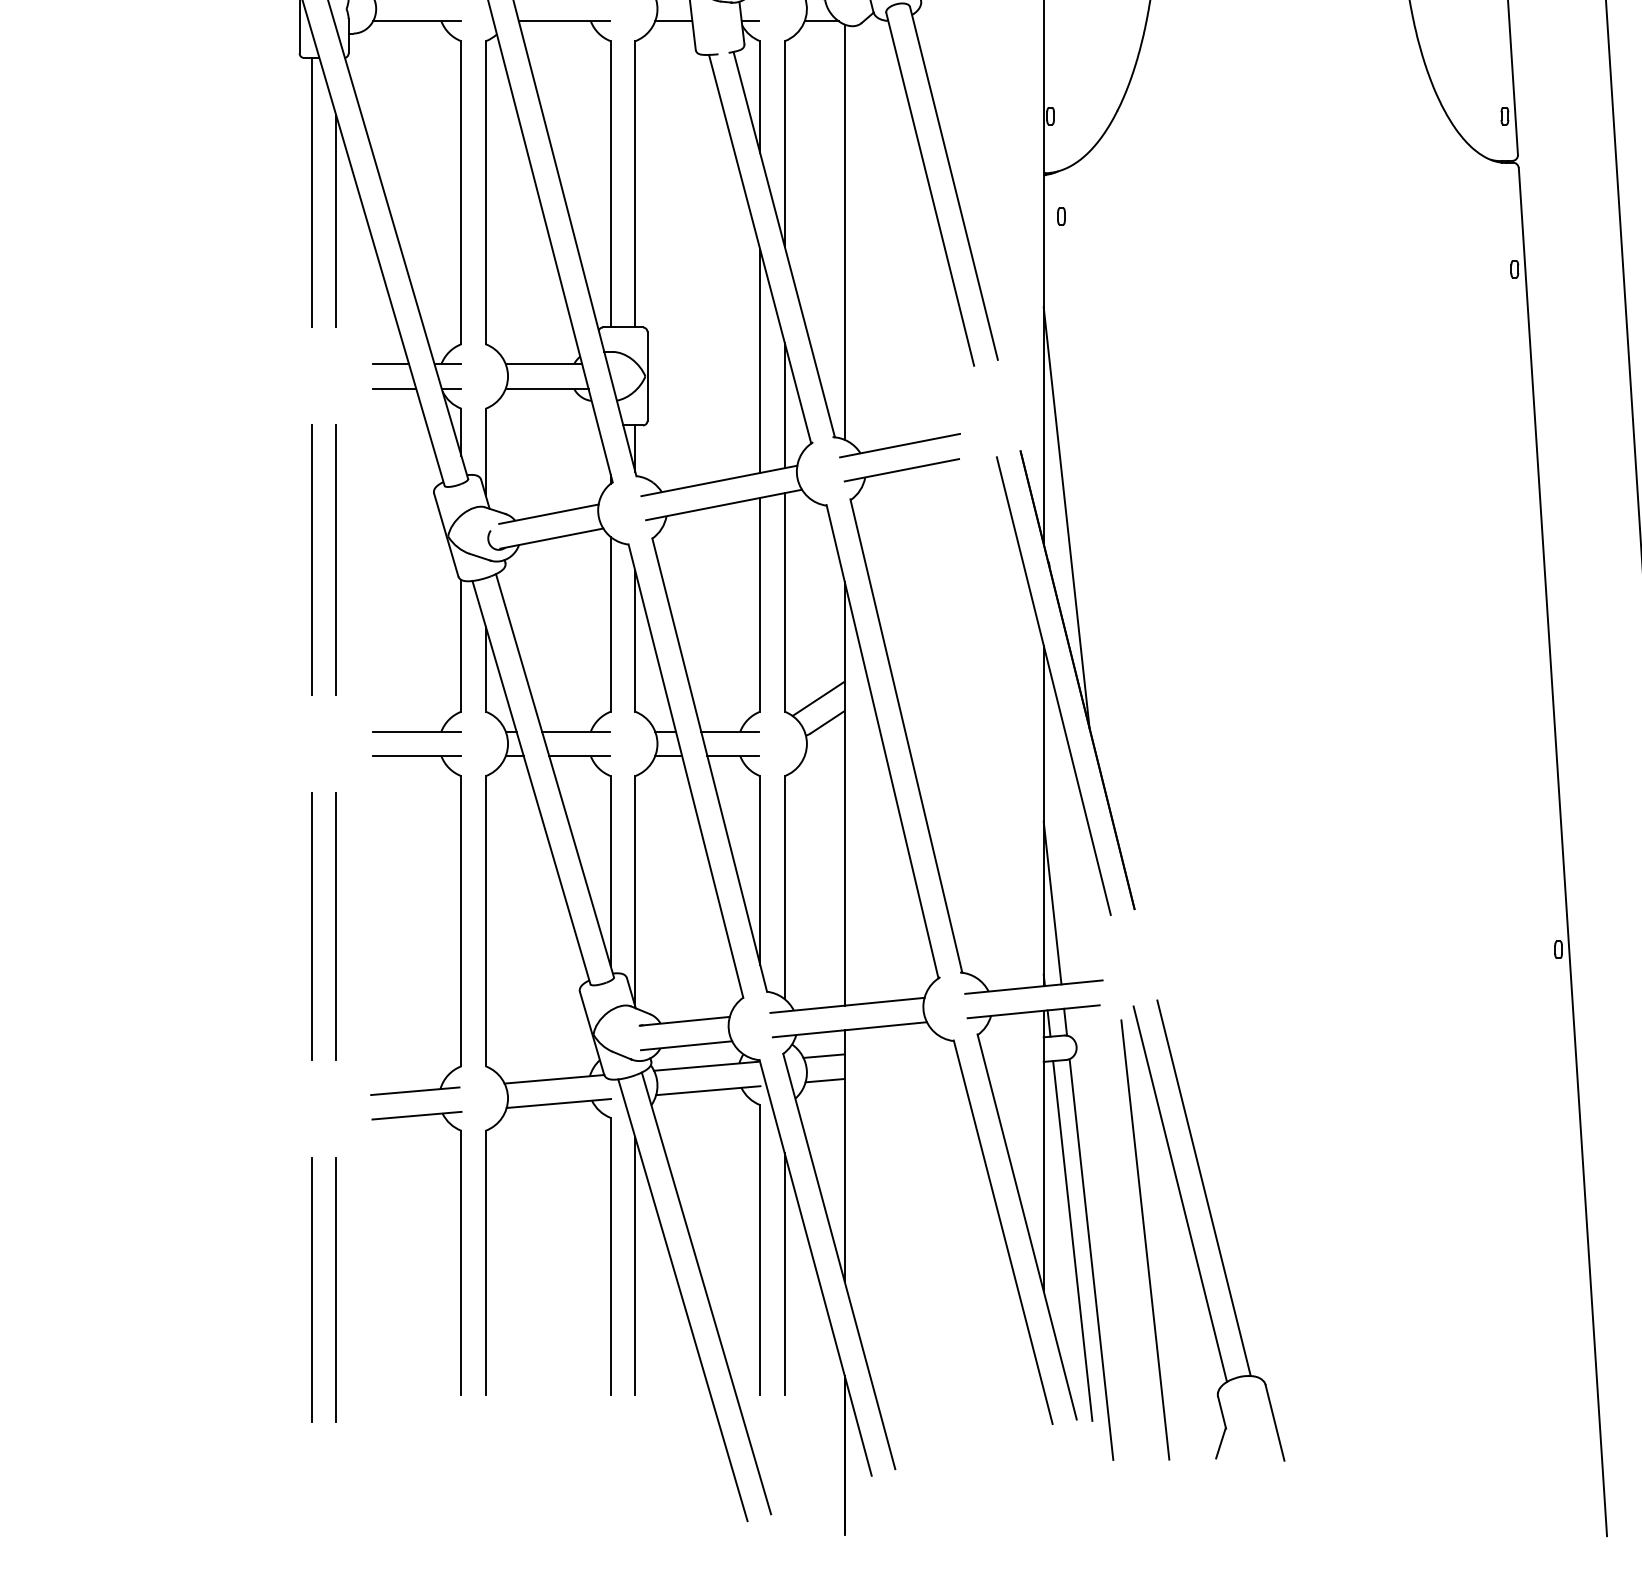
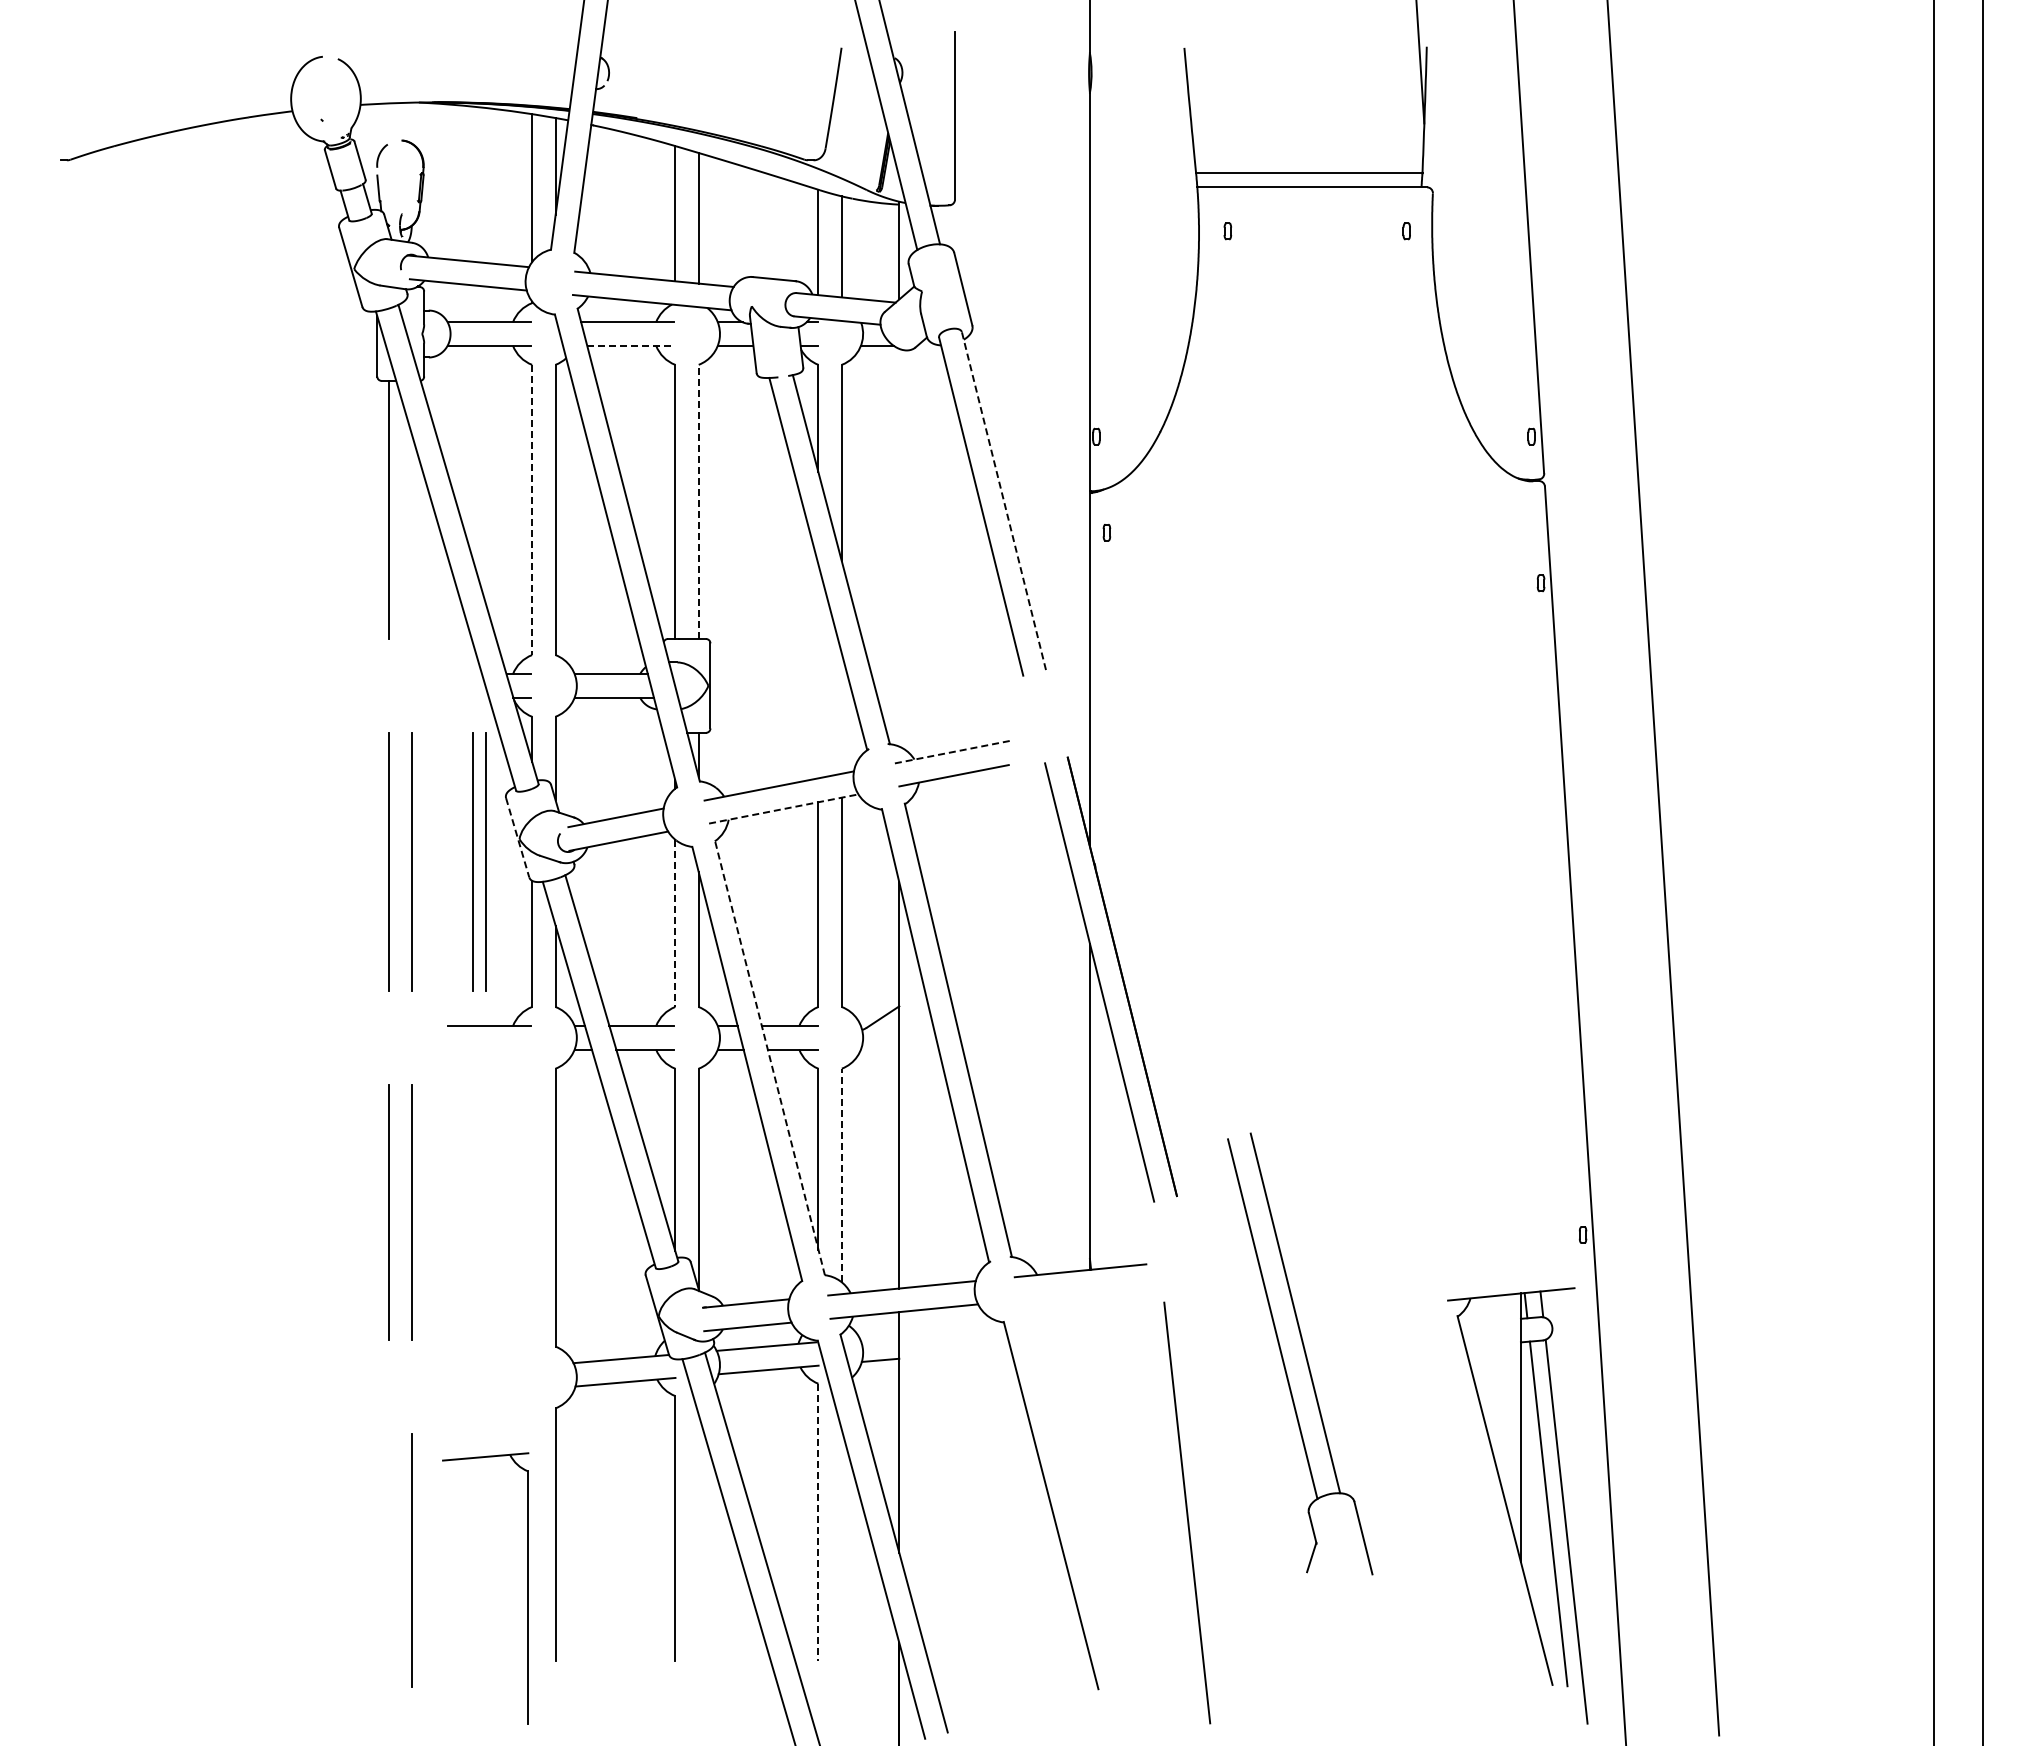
line: (564, 21) -> (630, 345), solid -> dashed
line: (953, 182) -> (1003, 500), solid -> dashed
line: (635, 183) -> (698, 501), solid -> dashed
line: (461, 193) -> (532, 510), solid -> dashed
line: (336, 221) -> (412, 537), removed
line: (844, 231) -> (899, 547), removed
line: (760, 361) -> (818, 671), removed
line: (390, 364) -> (464, 674), removed
line: (393, 388) -> (467, 697), removed
line: (784, 405) -> (841, 713), removed
line: (900, 445) -> (952, 752), solid -> dashed
line: (724, 504) -> (784, 808), solid -> dashed
line: (1066, 518) -> (1111, 821), removed
line: (446, 535) -> (517, 838), solid -> dashed
line: (399, 559) -> (472, 861), added
line: (412, 559) -> (485, 861), added
line: (611, 624) -> (675, 923), solid -> dashed
line: (818, 698) -> (874, 994), removed
line: (710, 765) -> (770, 1058), solid -> dashed
line: (784, 887) -> (841, 1175), solid -> dashed
line: (1051, 903) -> (1097, 1190), removed
part: (460, 926) -> (531, 1212), removed
line: (824, 1055) -> (879, 1336), removed
part: (1209, 1230) -> (1300, 1353), moved
part: (1040, 1232) -> (1517, 1505), moved
line: (760, 1249) -> (818, 1522), solid -> dashed
part: (460, 1253) -> (527, 1588), moved
line: (635, 1265) -> (698, 1537), removed
line: (784, 1273) -> (841, 1545), removed
line: (311, 1289) -> (388, 1560), removed

